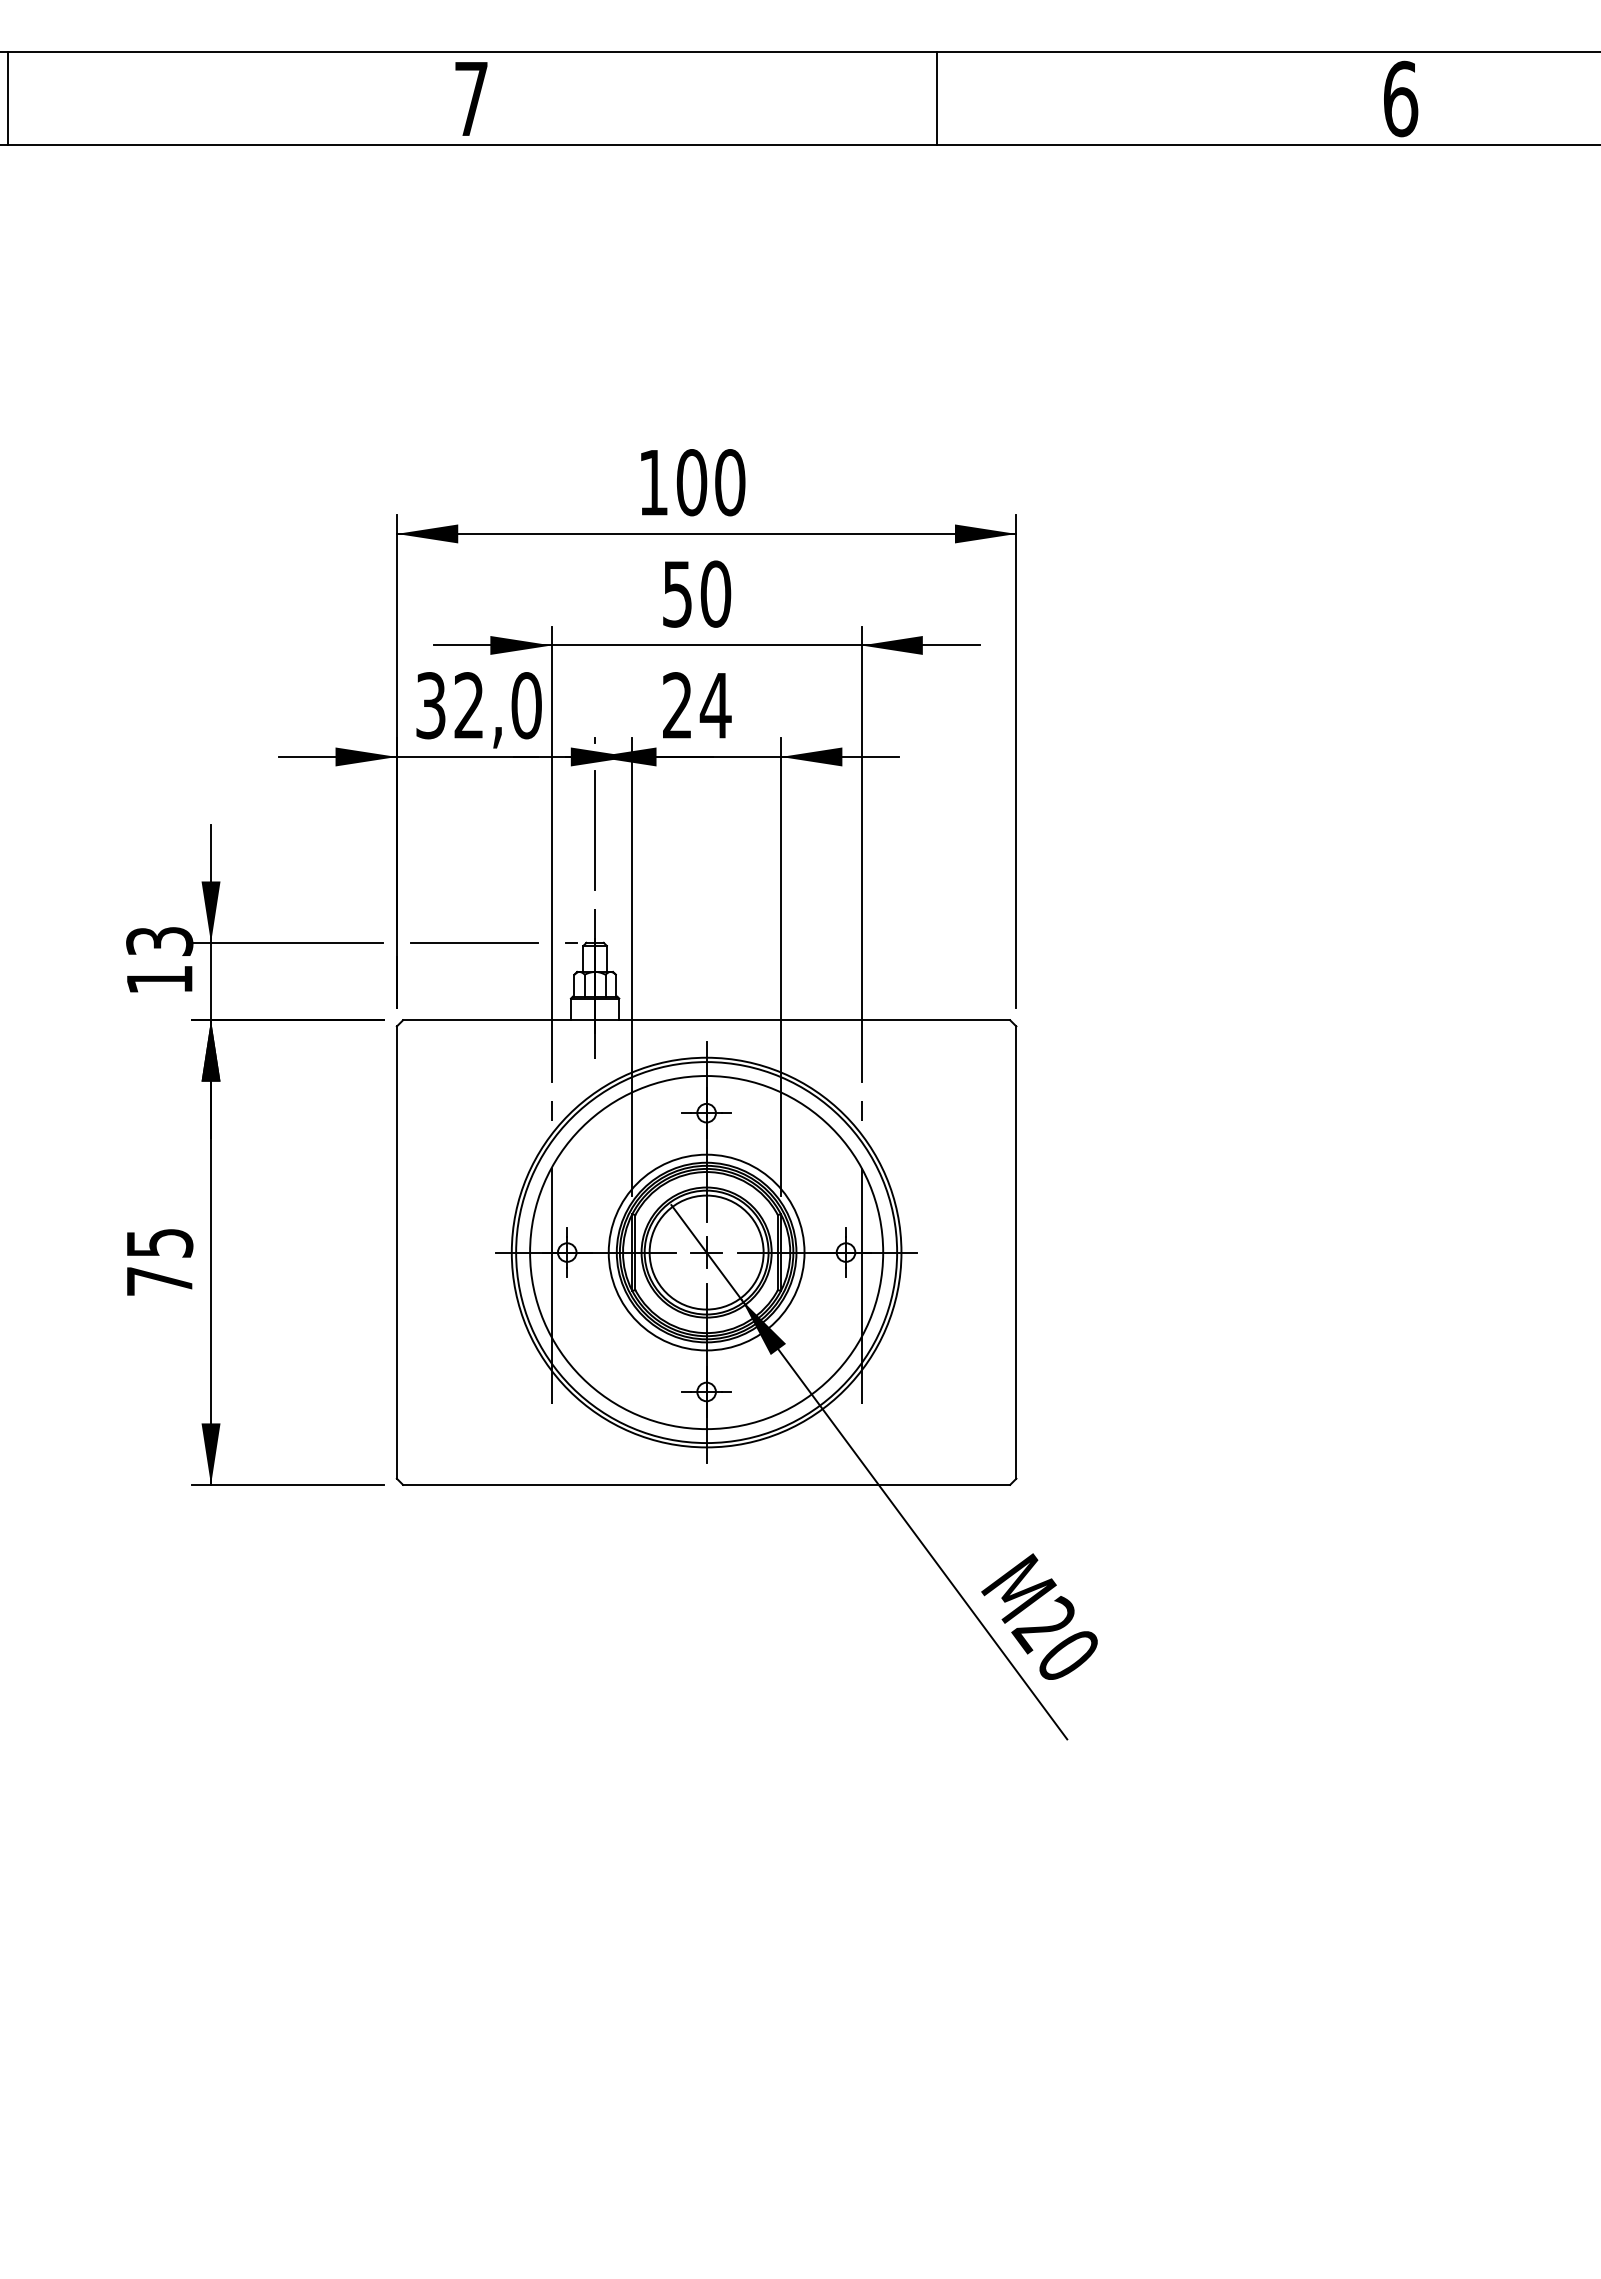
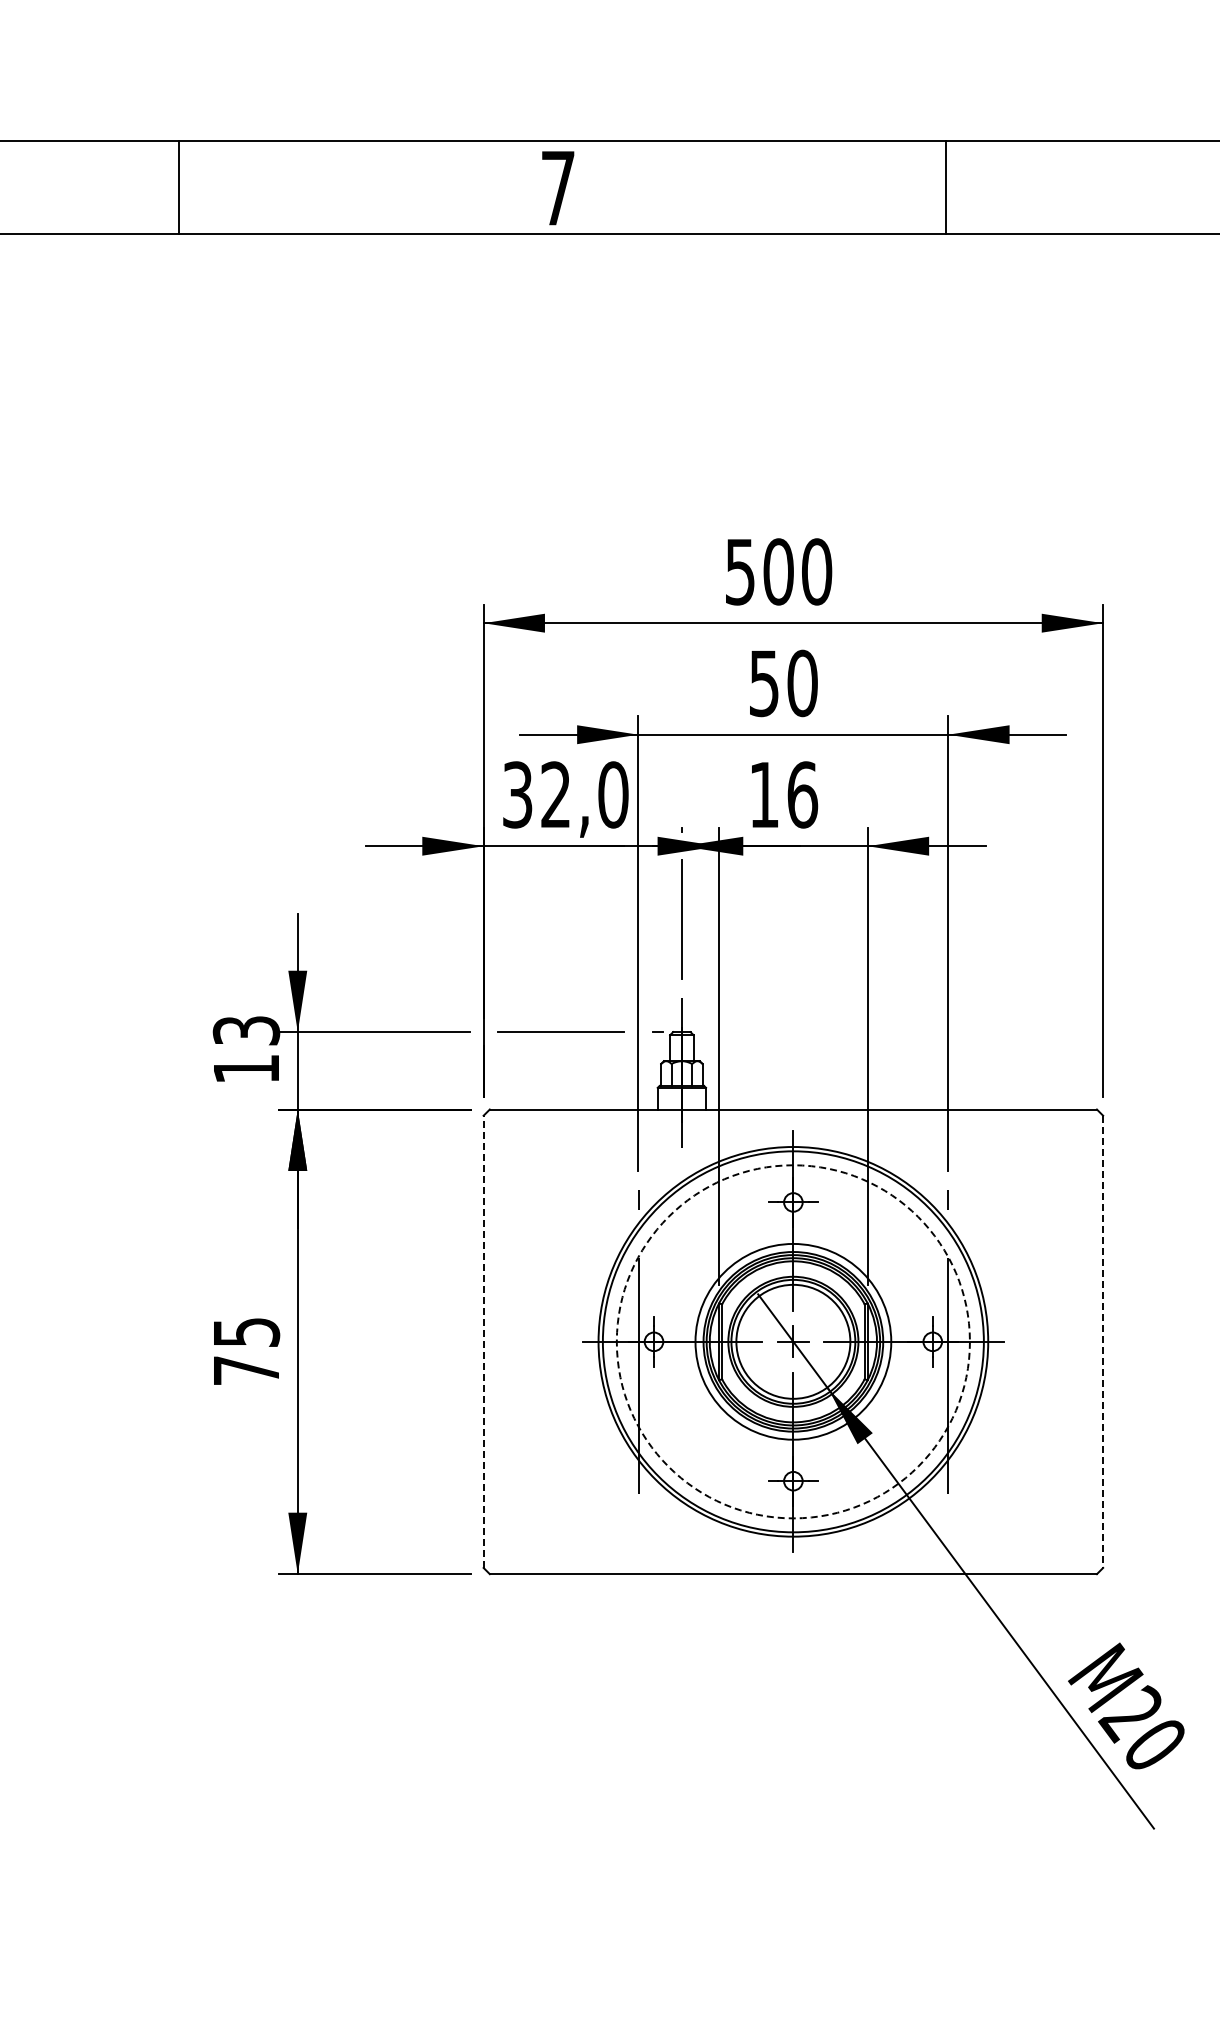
line: (7, 97) -> (179, 186), moved
line: (936, 97) -> (945, 186), moved
text: (653, 483) -> (740, 572), 100 -> 500
text: (697, 705) -> (784, 794), 24 -> 16
line: (396, 1252) -> (483, 1341), solid -> dashed
circle: (706, 1252) -> (793, 1341), solid -> dashed
line: (1016, 1253) -> (1103, 1342), solid -> dashed

